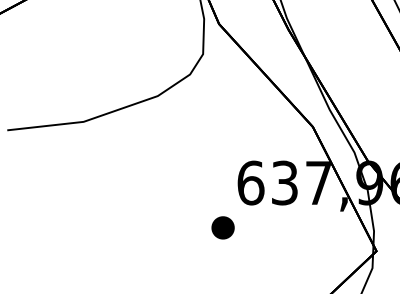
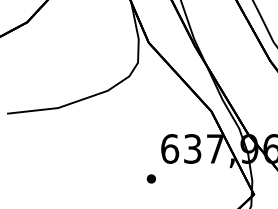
part: (223, 227) -> (151, 178), size x0.6

